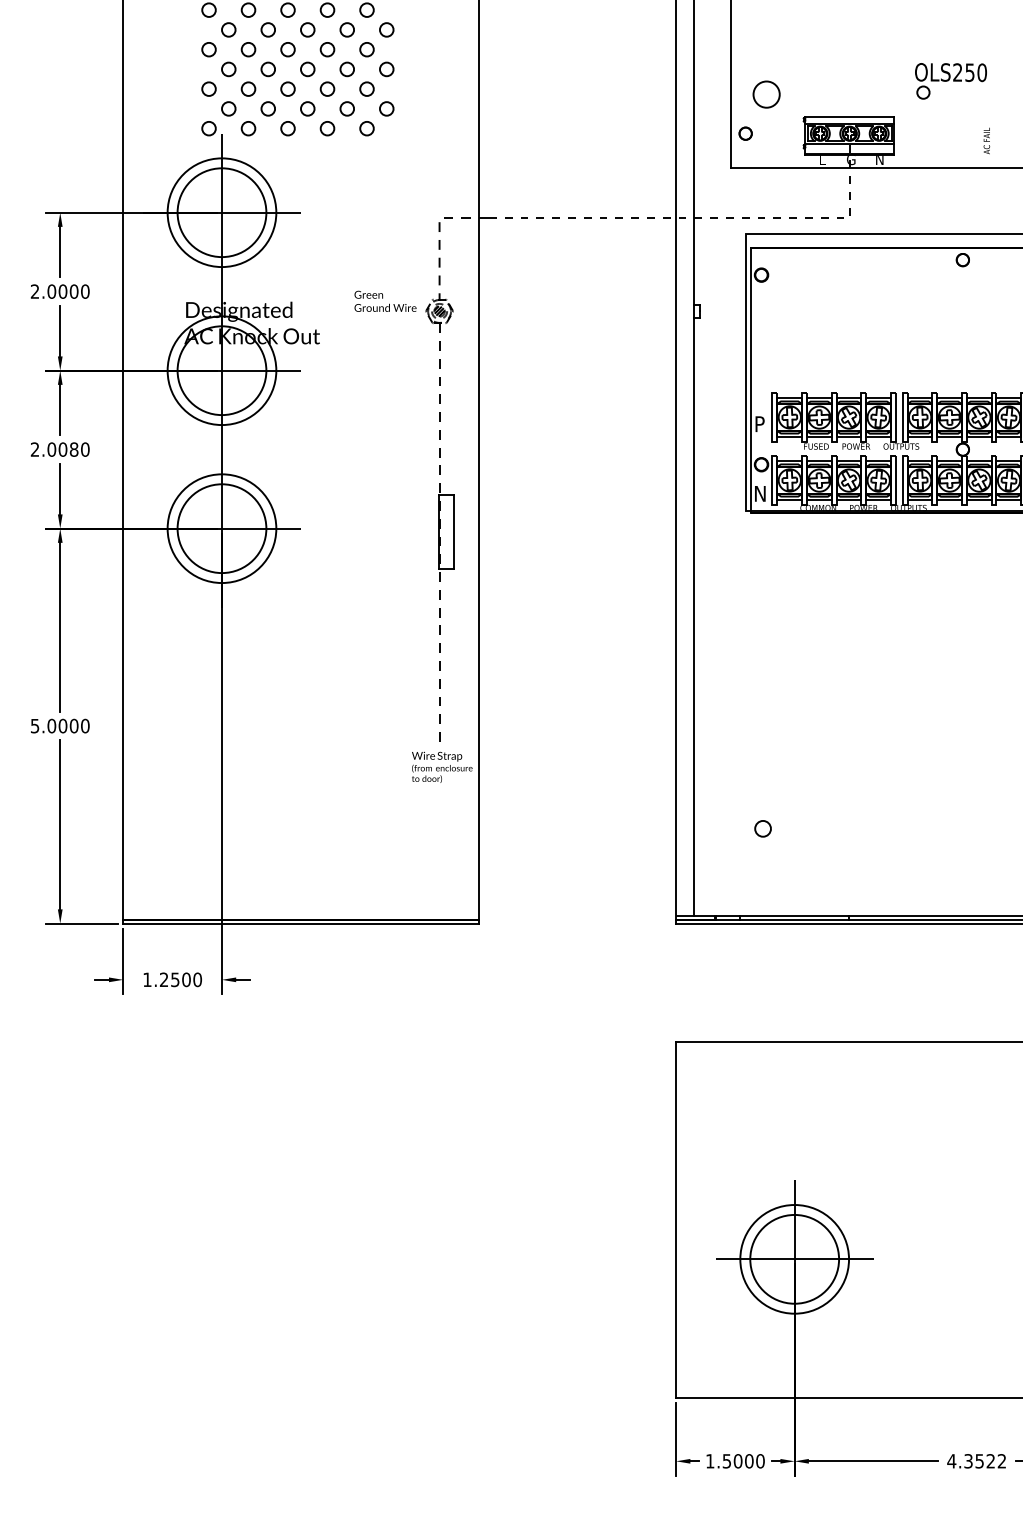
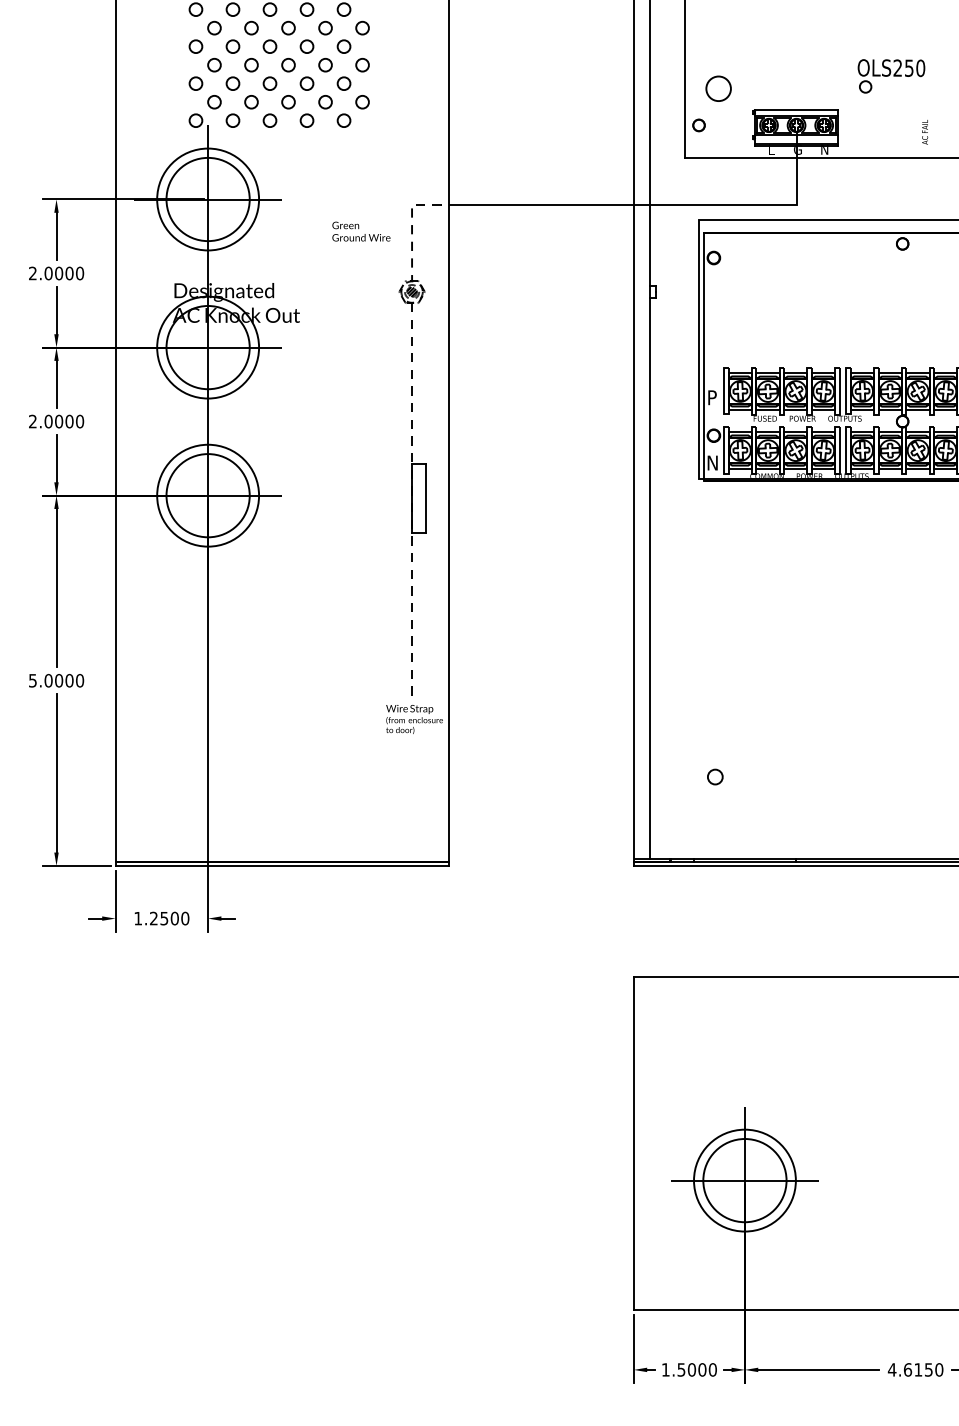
line: (708, 218) -> (664, 204), dashed -> solid
text: (385, 301) -> (361, 231), moved
text: (74, 449) -> (69, 421), 2.0080 -> 2.0000
text: (985, 1460) -> (923, 1369), 4.3522 -> 4.6150

